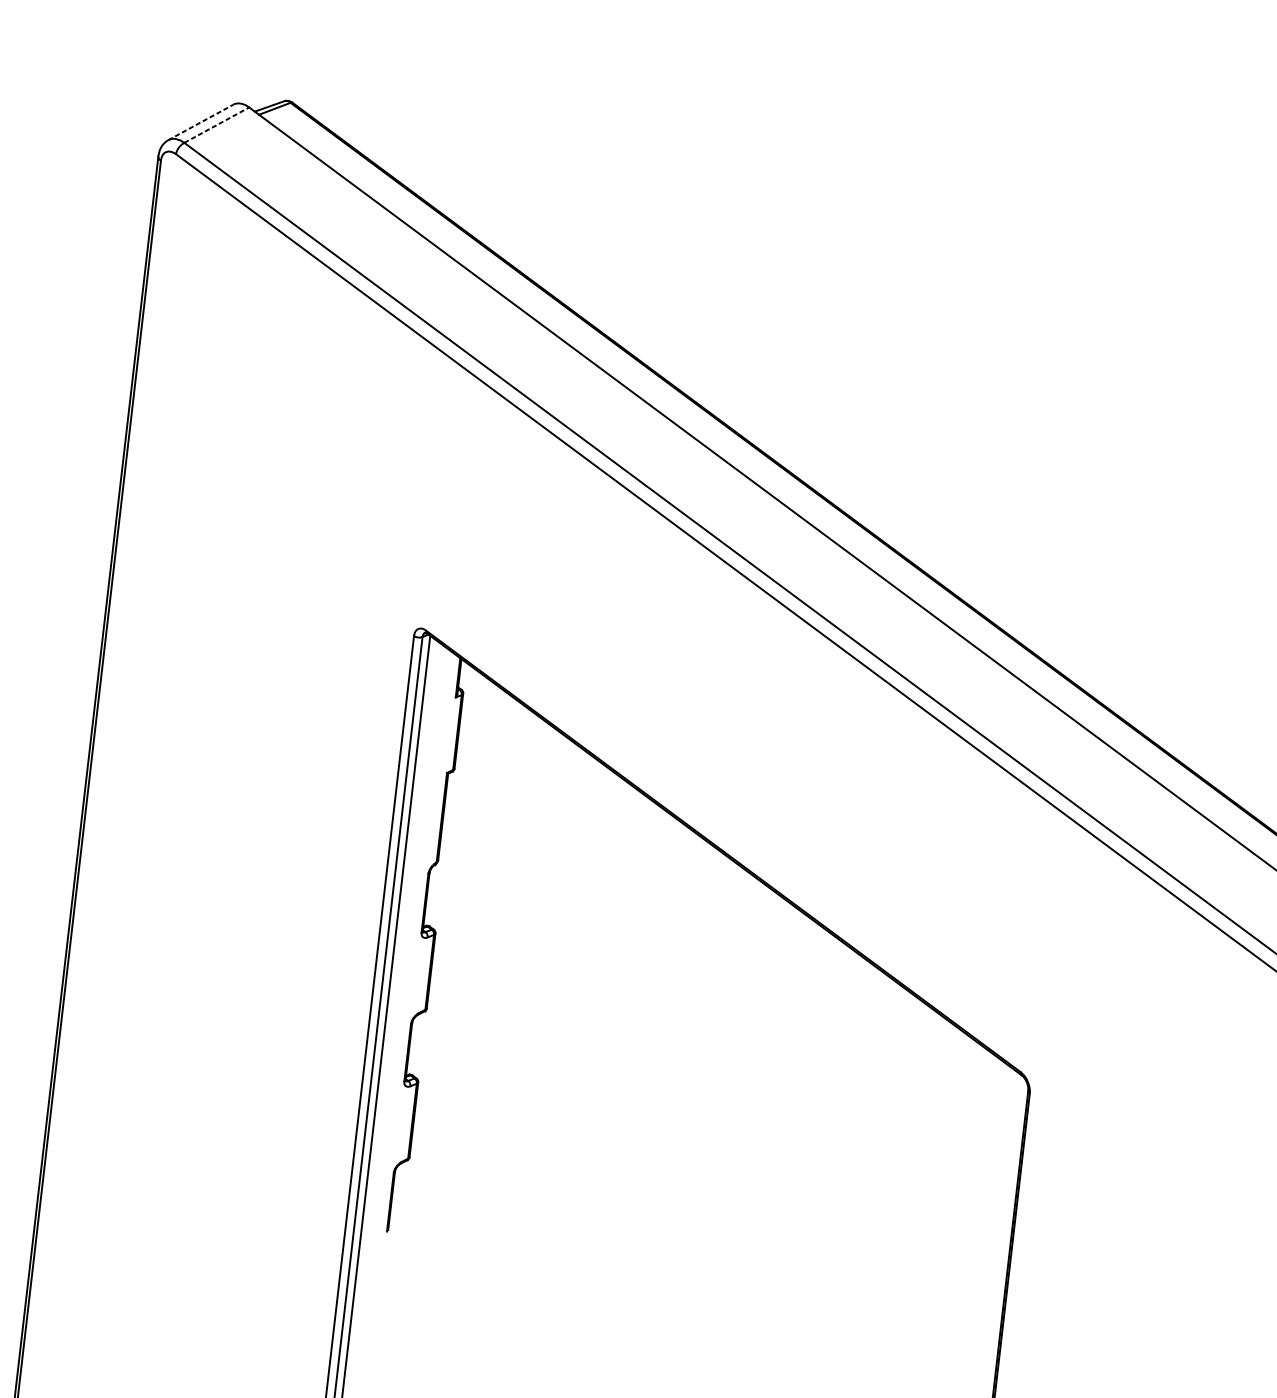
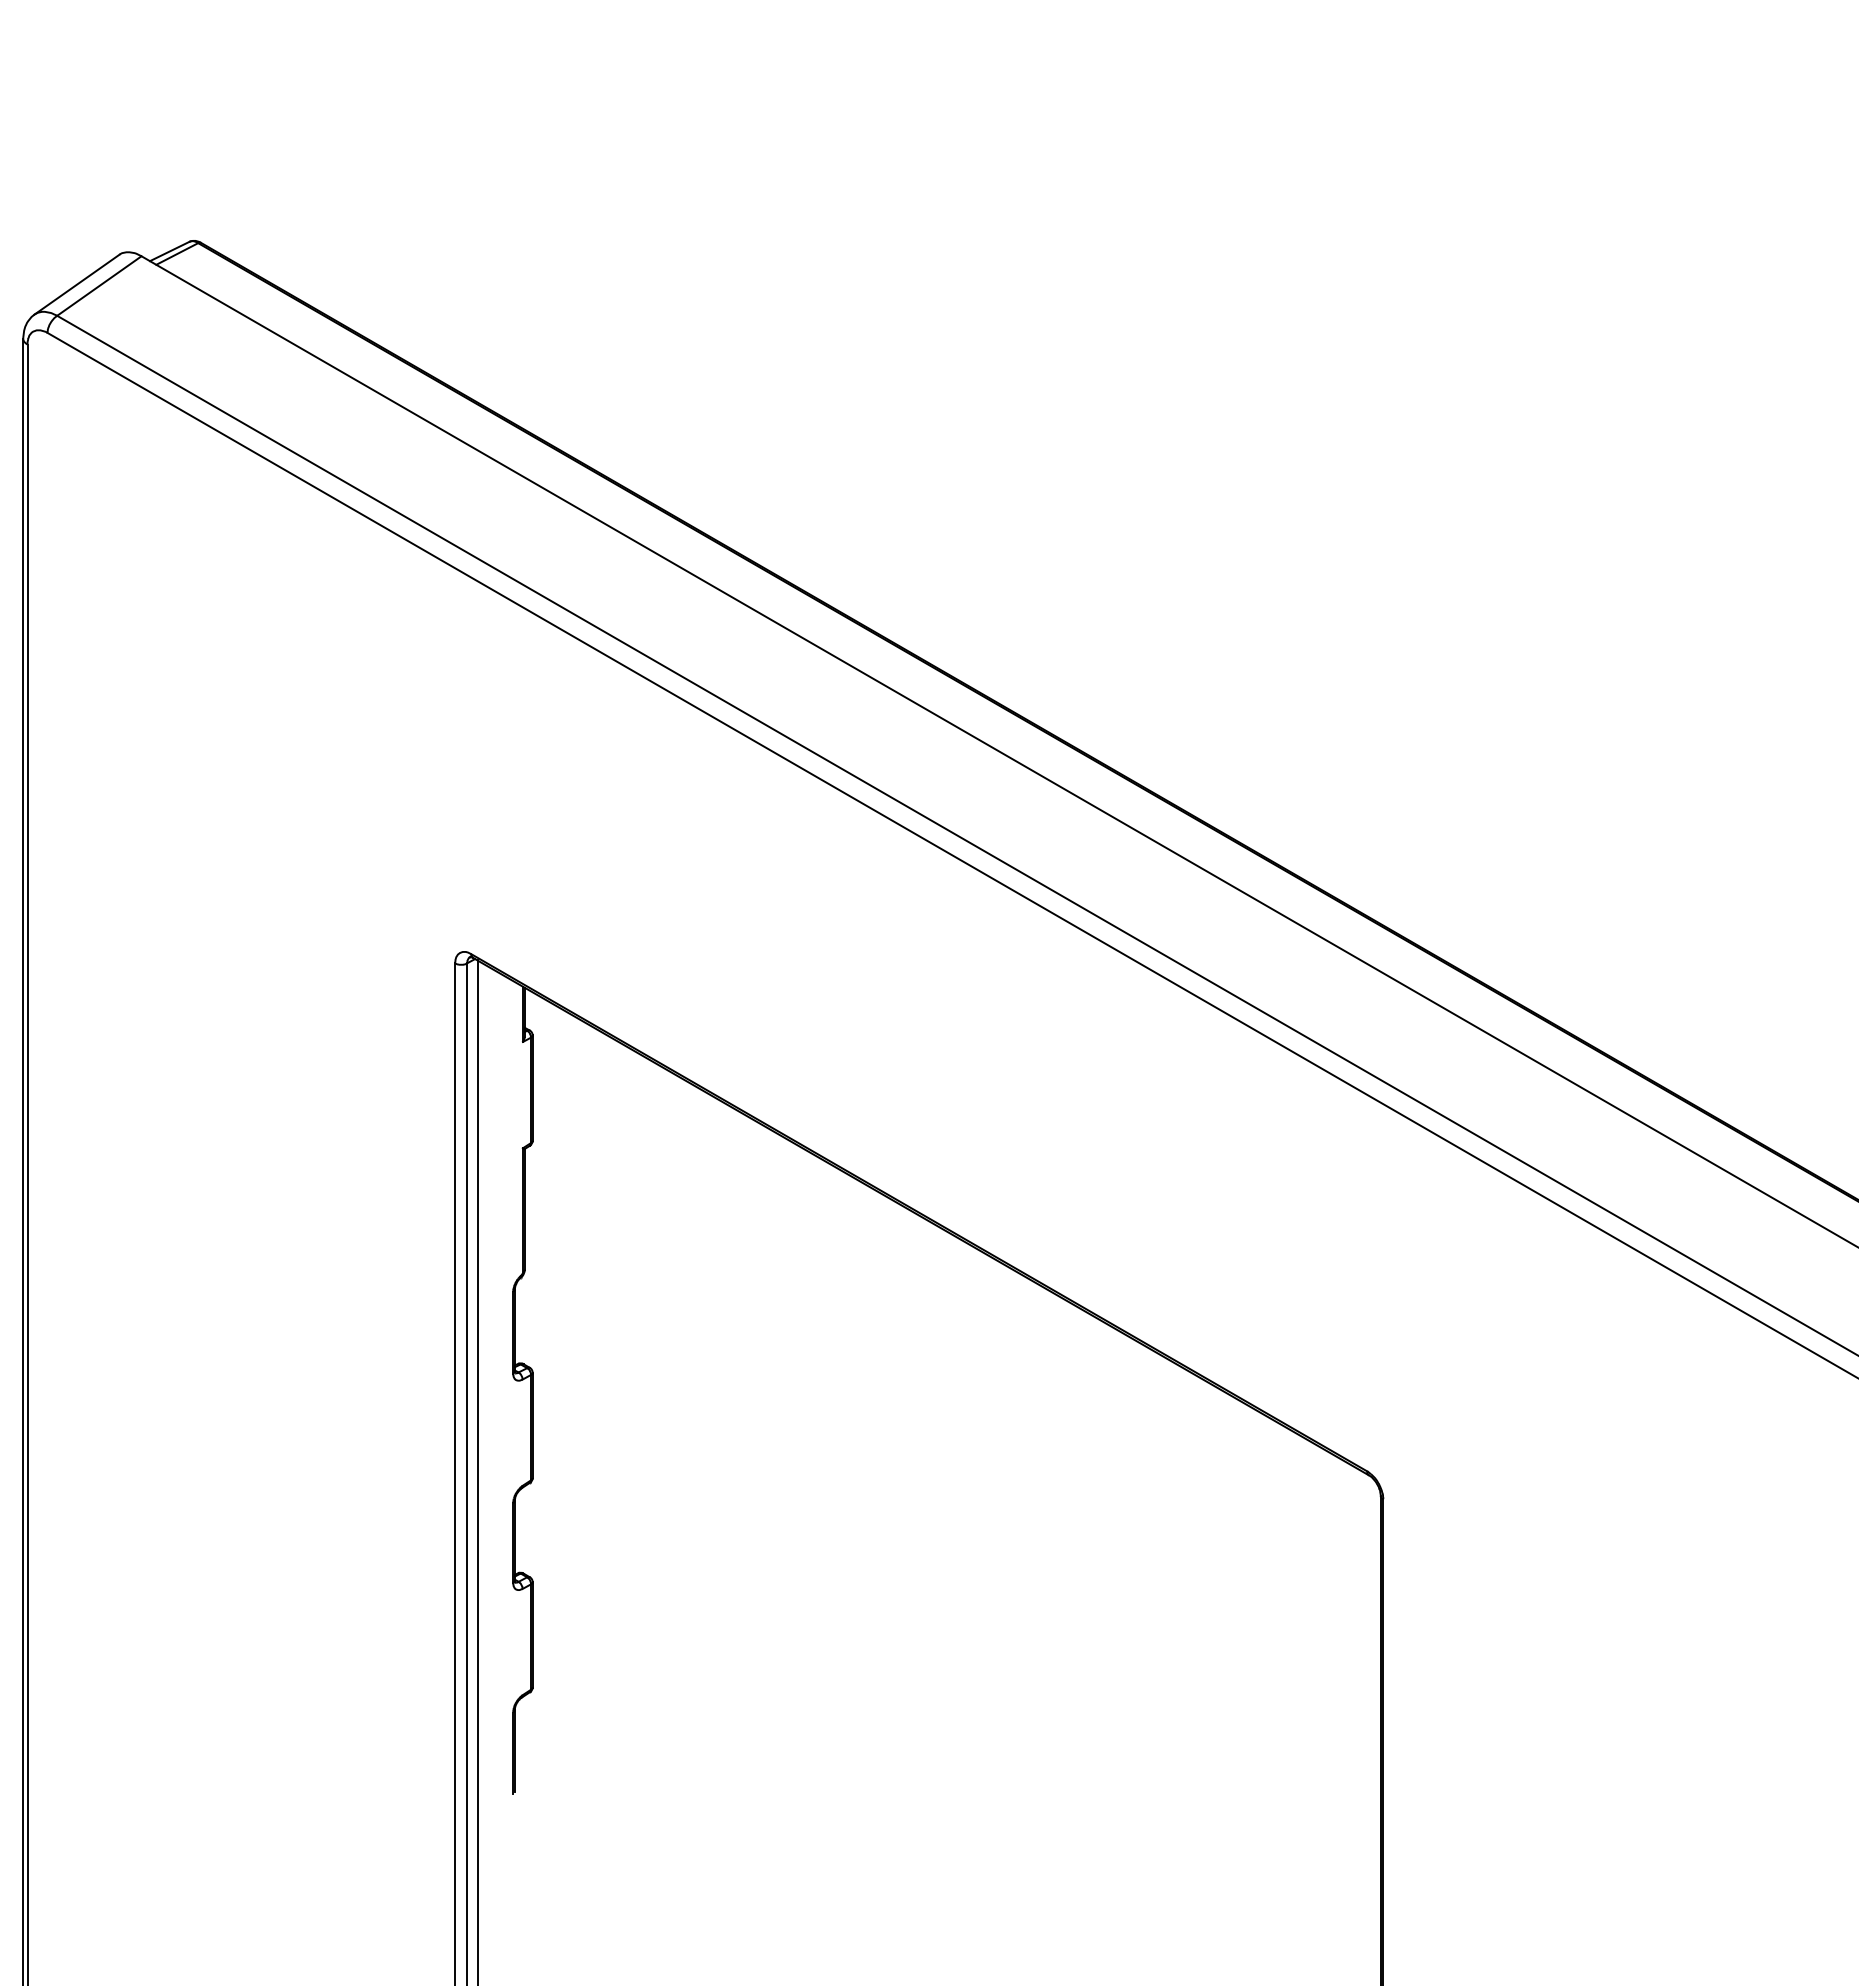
line: (200, 122) -> (76, 284), dashed -> solid
line: (216, 125) -> (99, 286), dashed -> solid

